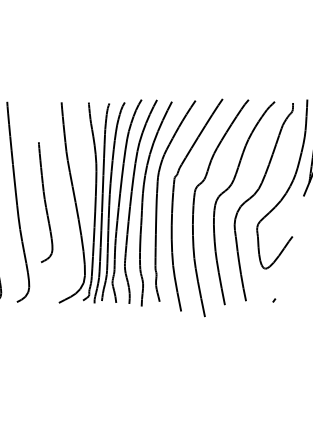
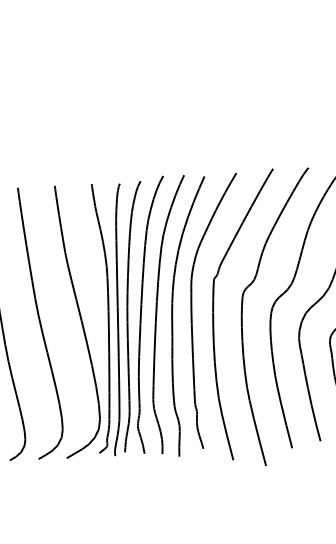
part: (45, 202) -> (40, 323), size x1.67

